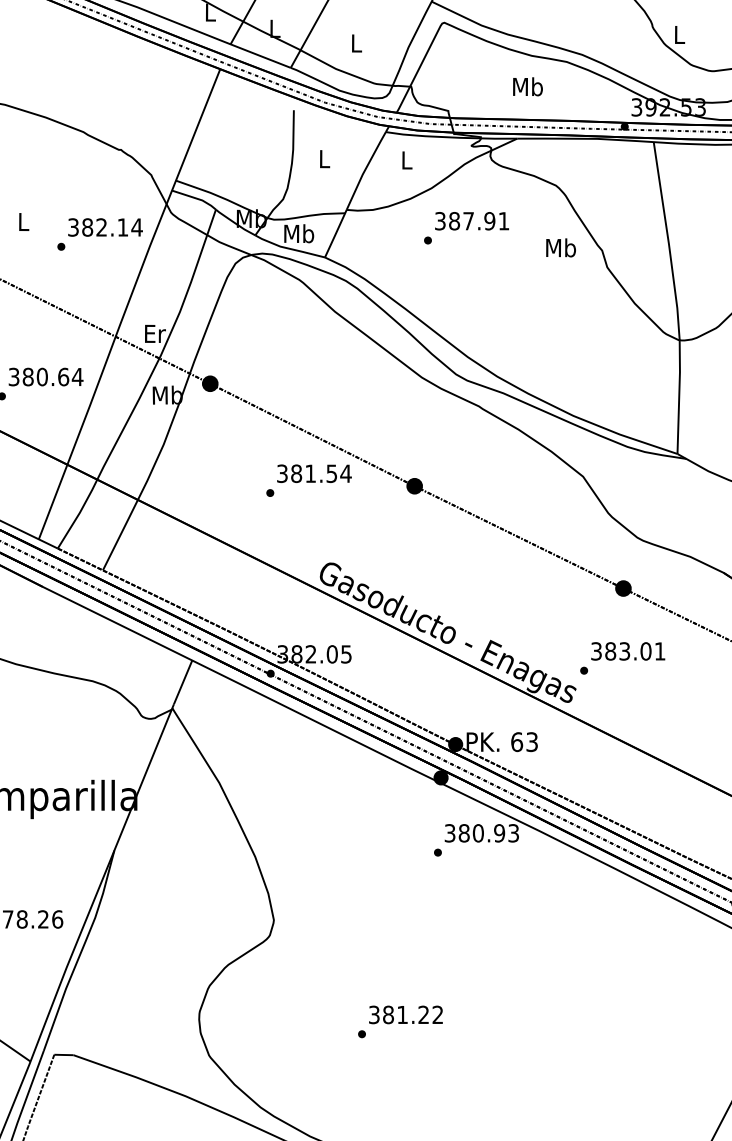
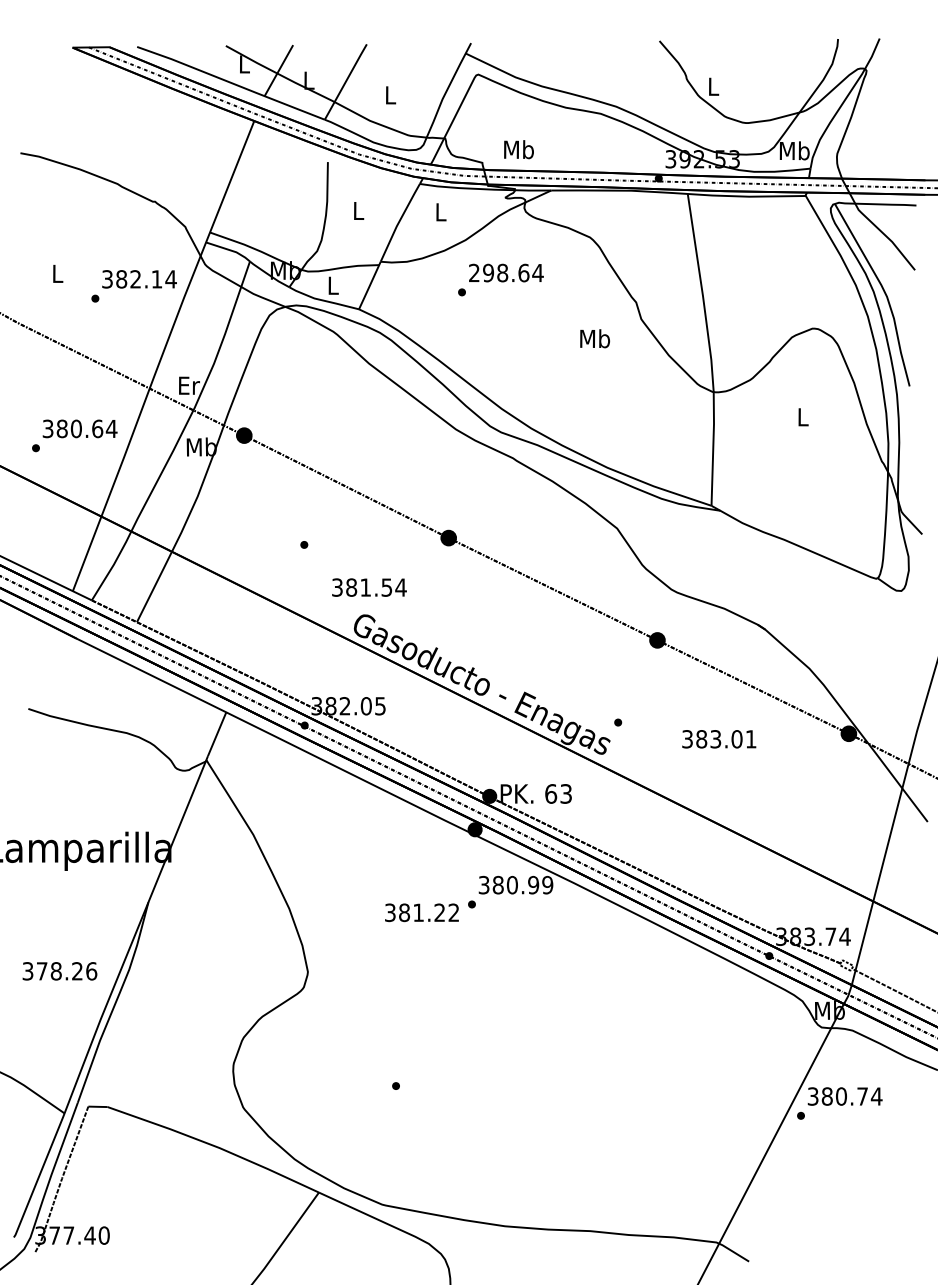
text: (527, 86) -> (518, 149), moved
text: (472, 220) -> (506, 272), 387.91 -> 298.64
text: (299, 233) -> (333, 285), Mb -> L
text: (561, 247) -> (595, 338), moved
text: (314, 473) -> (369, 587), moved
text: (628, 651) -> (719, 739), moved
text: (513, 833) -> (547, 885), 380.93 -> 380.99
text: (405, 1014) -> (421, 912), moved

